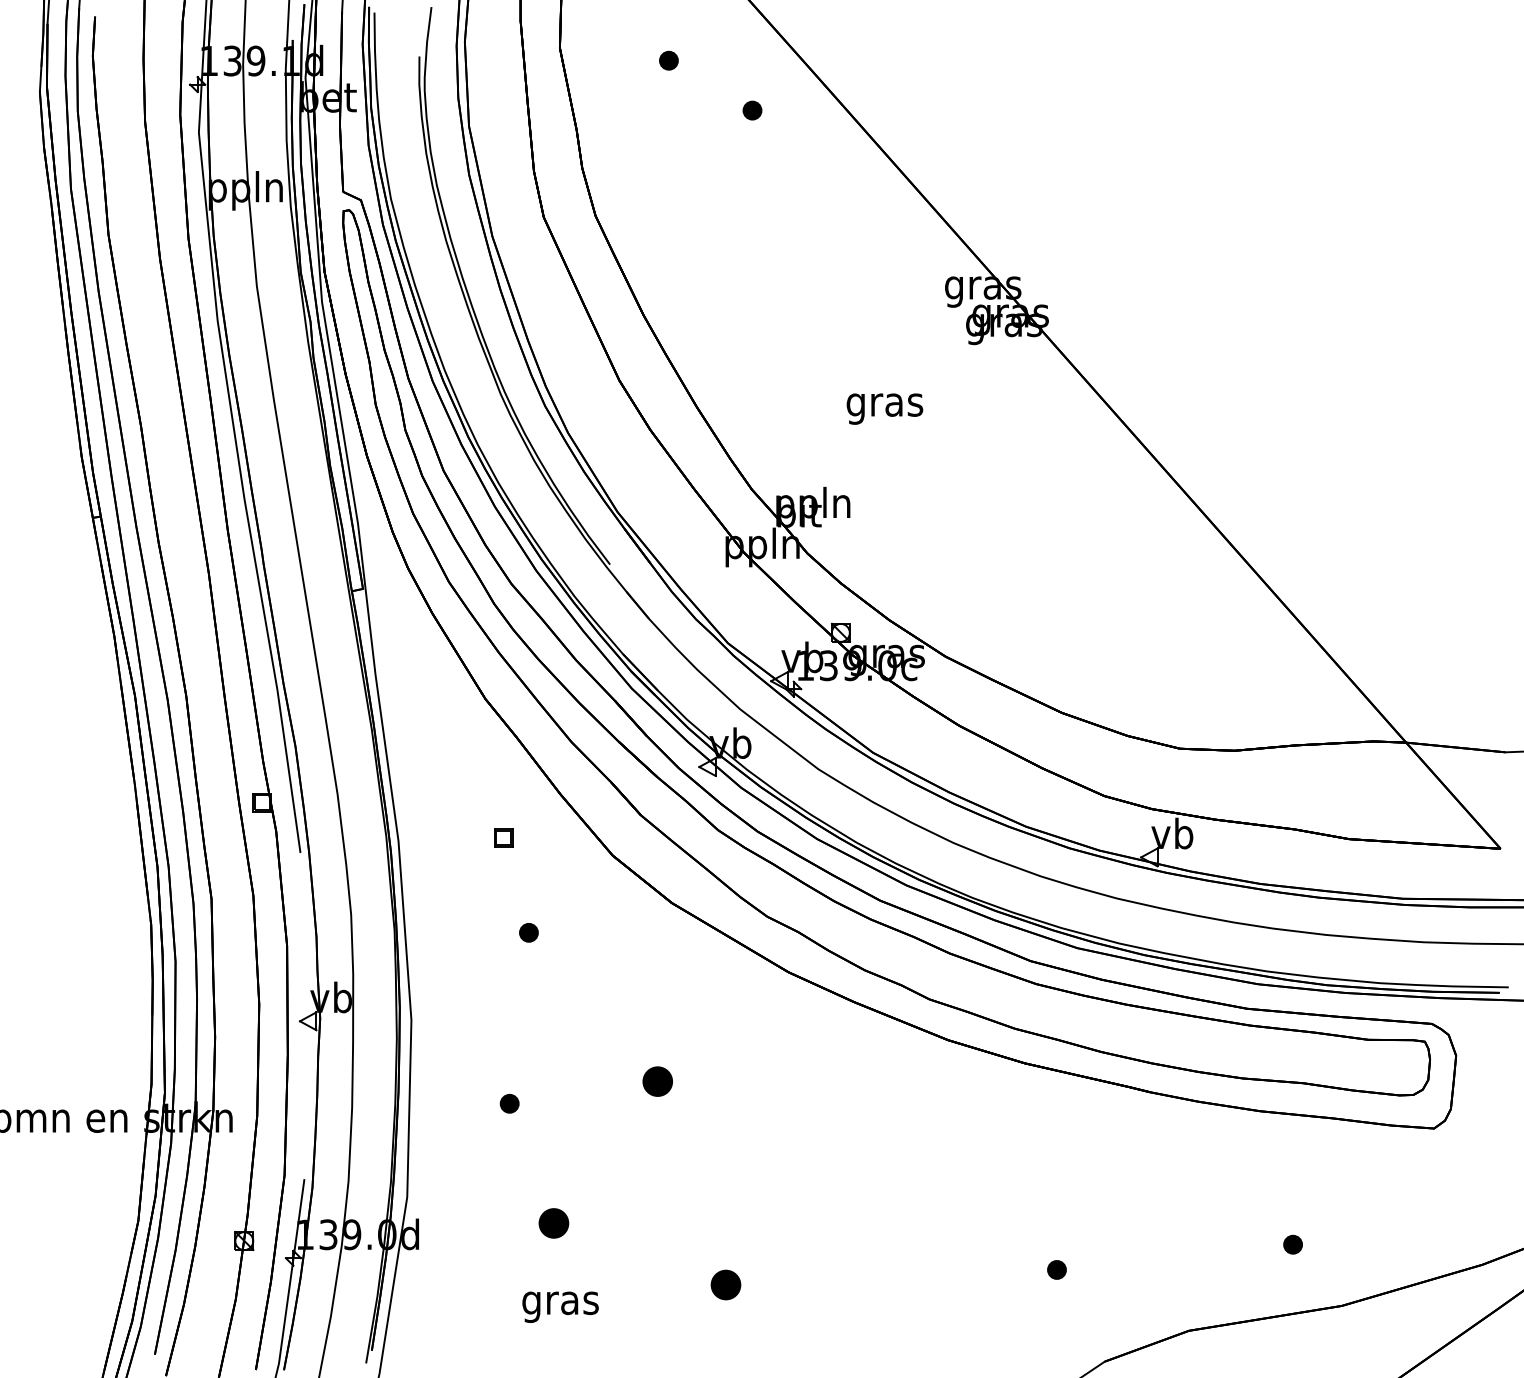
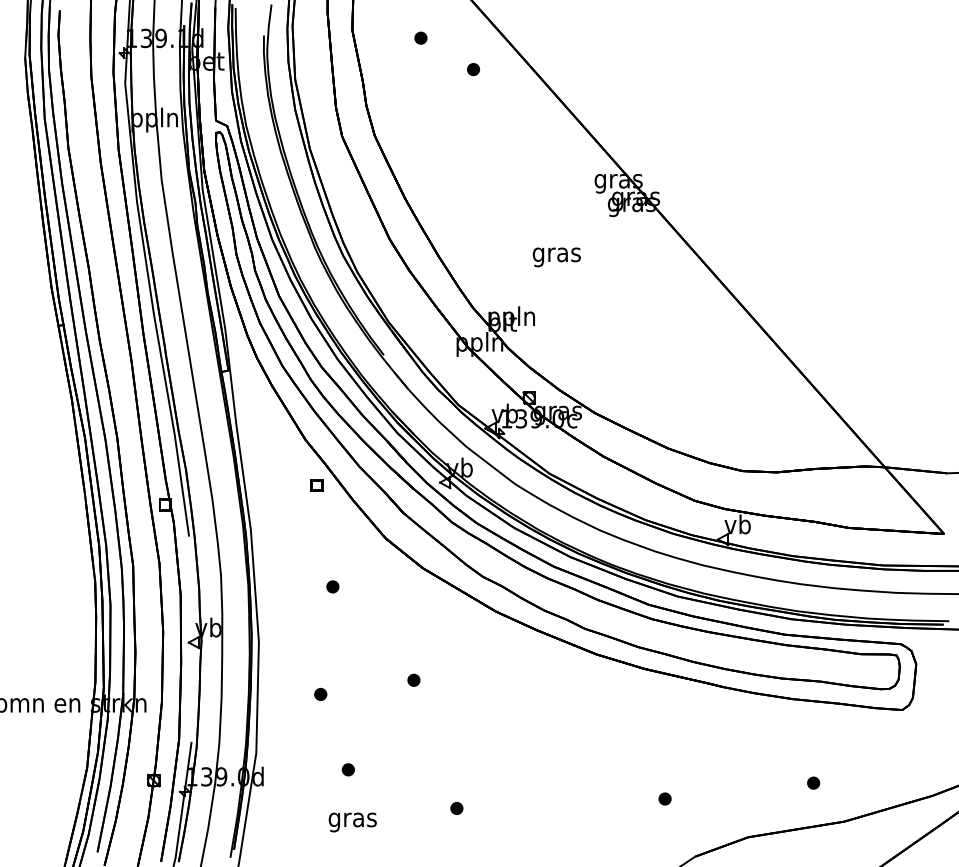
part: (502, 838) -> (316, 485), moved
part: (657, 1079) -> (413, 679), size x0.62
part: (552, 1223) -> (347, 769), size x0.62
part: (725, 1285) -> (456, 808), size x0.62

